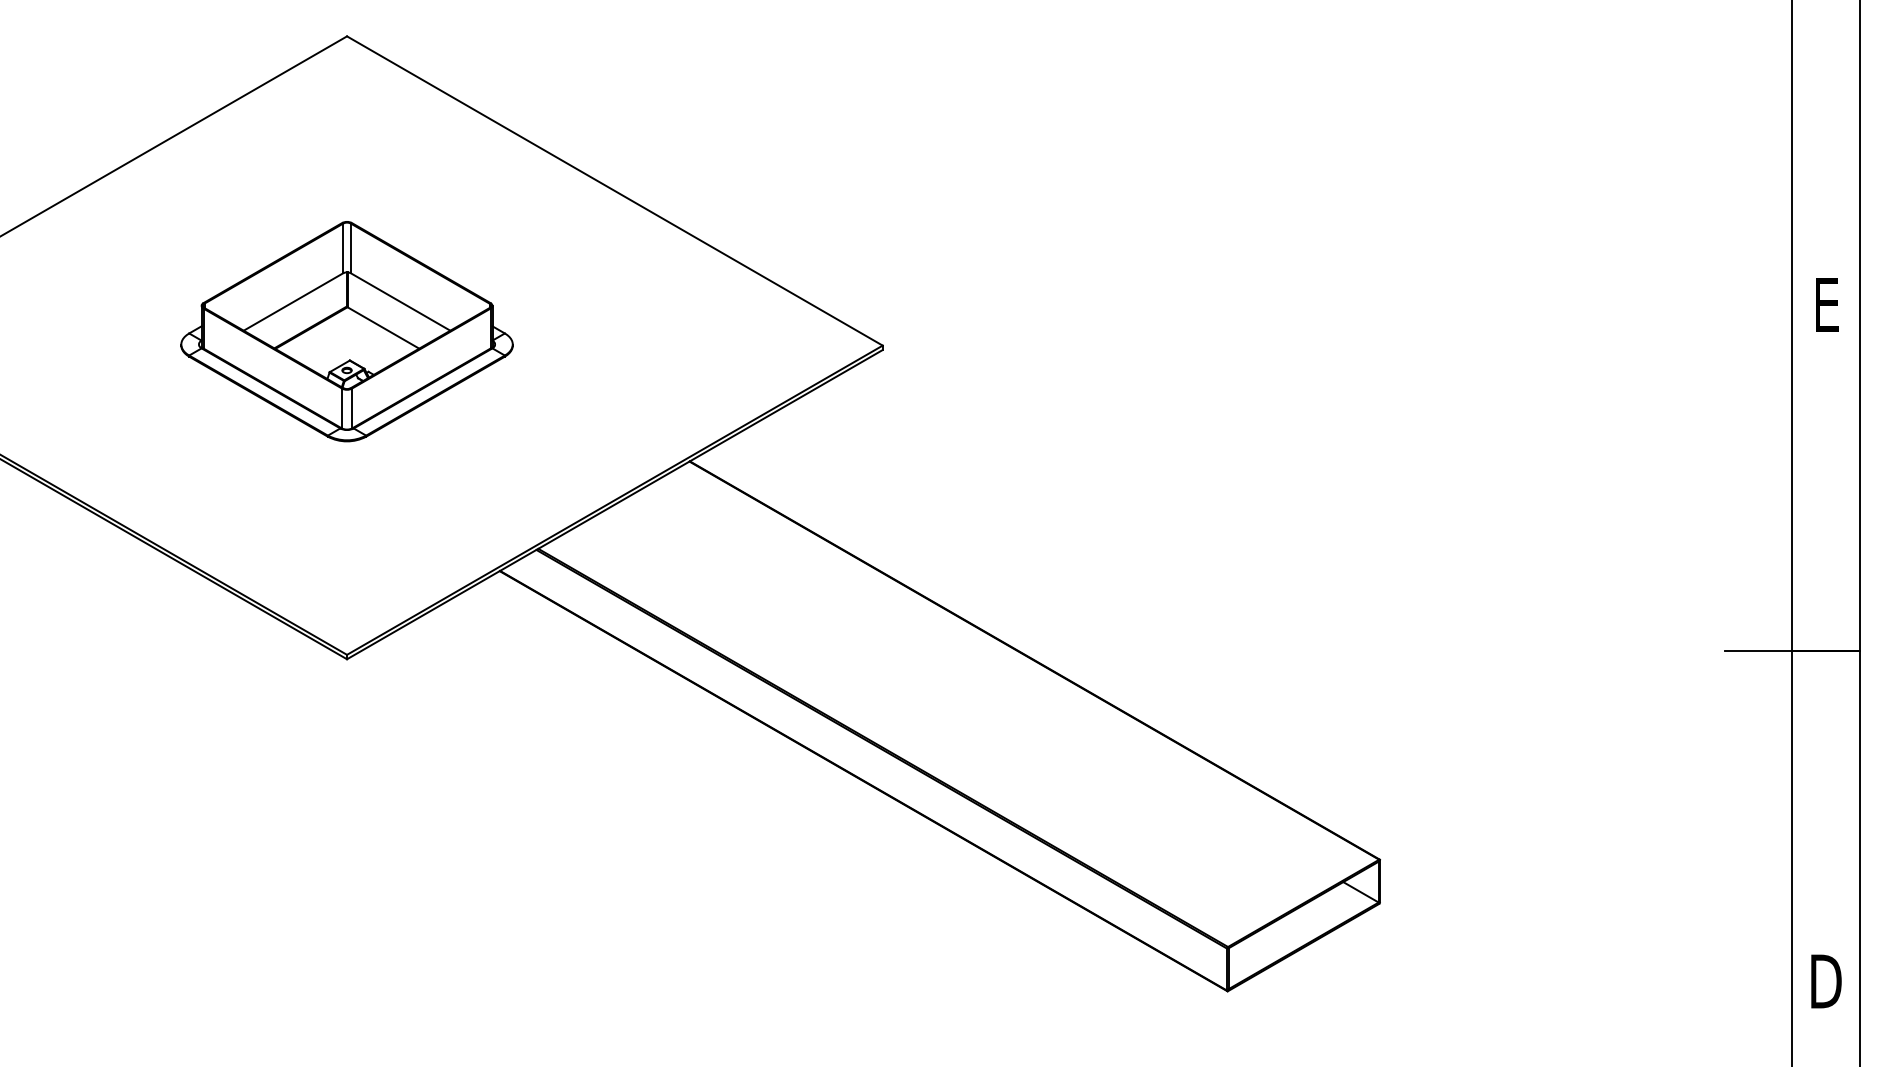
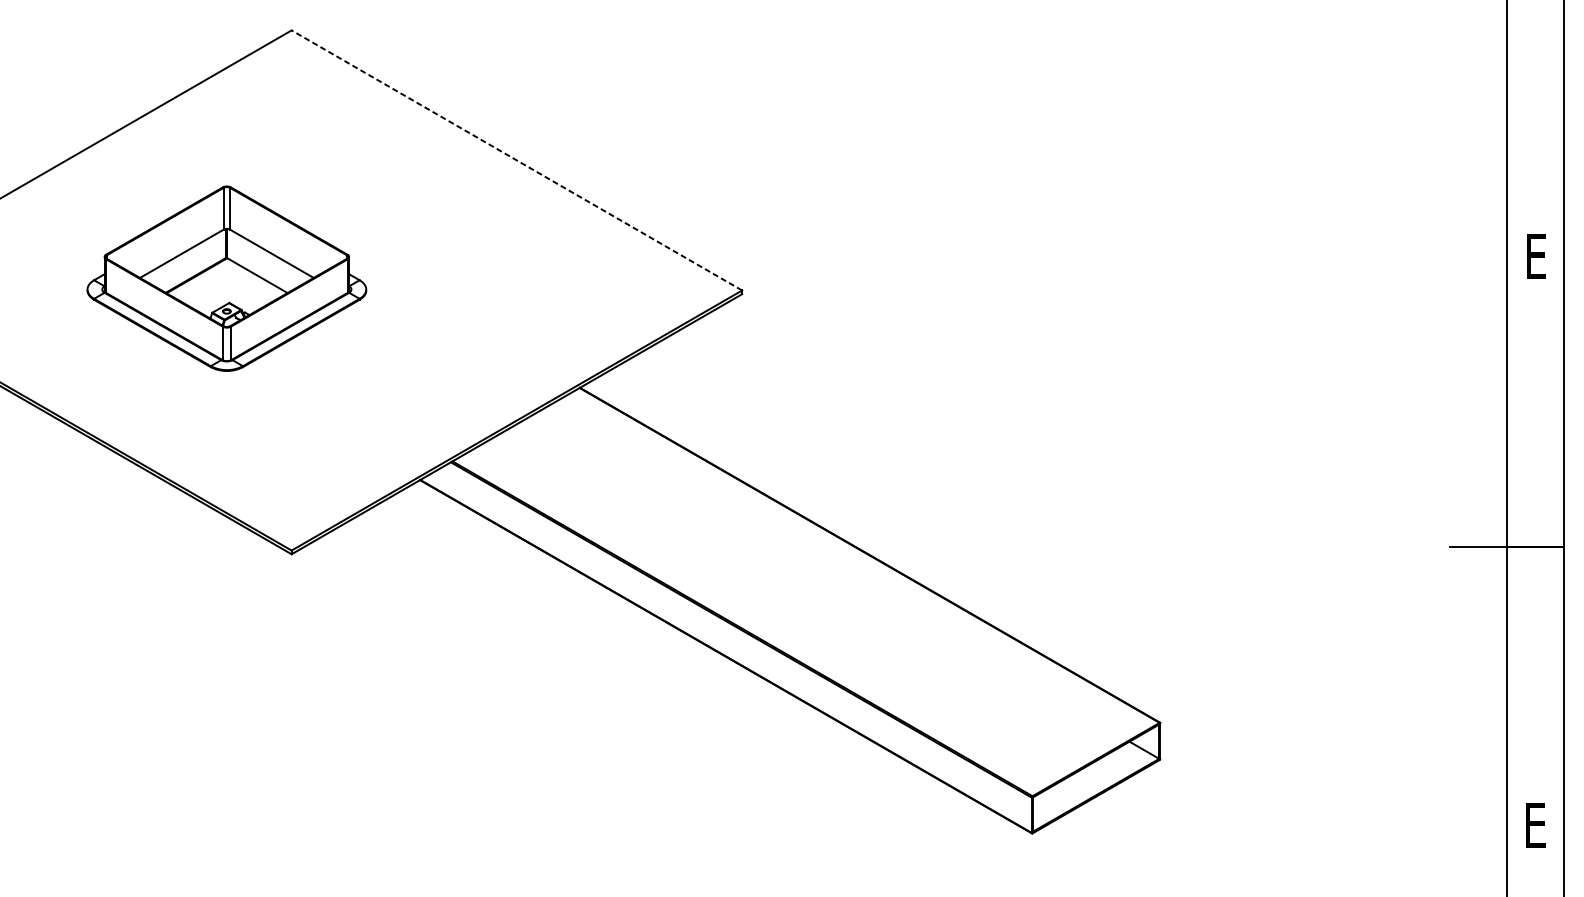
line: (614, 190) -> (516, 160), solid -> dashed
part: (346, 331) -> (226, 278), moved
text: (1826, 981) -> (1535, 825), D -> E

